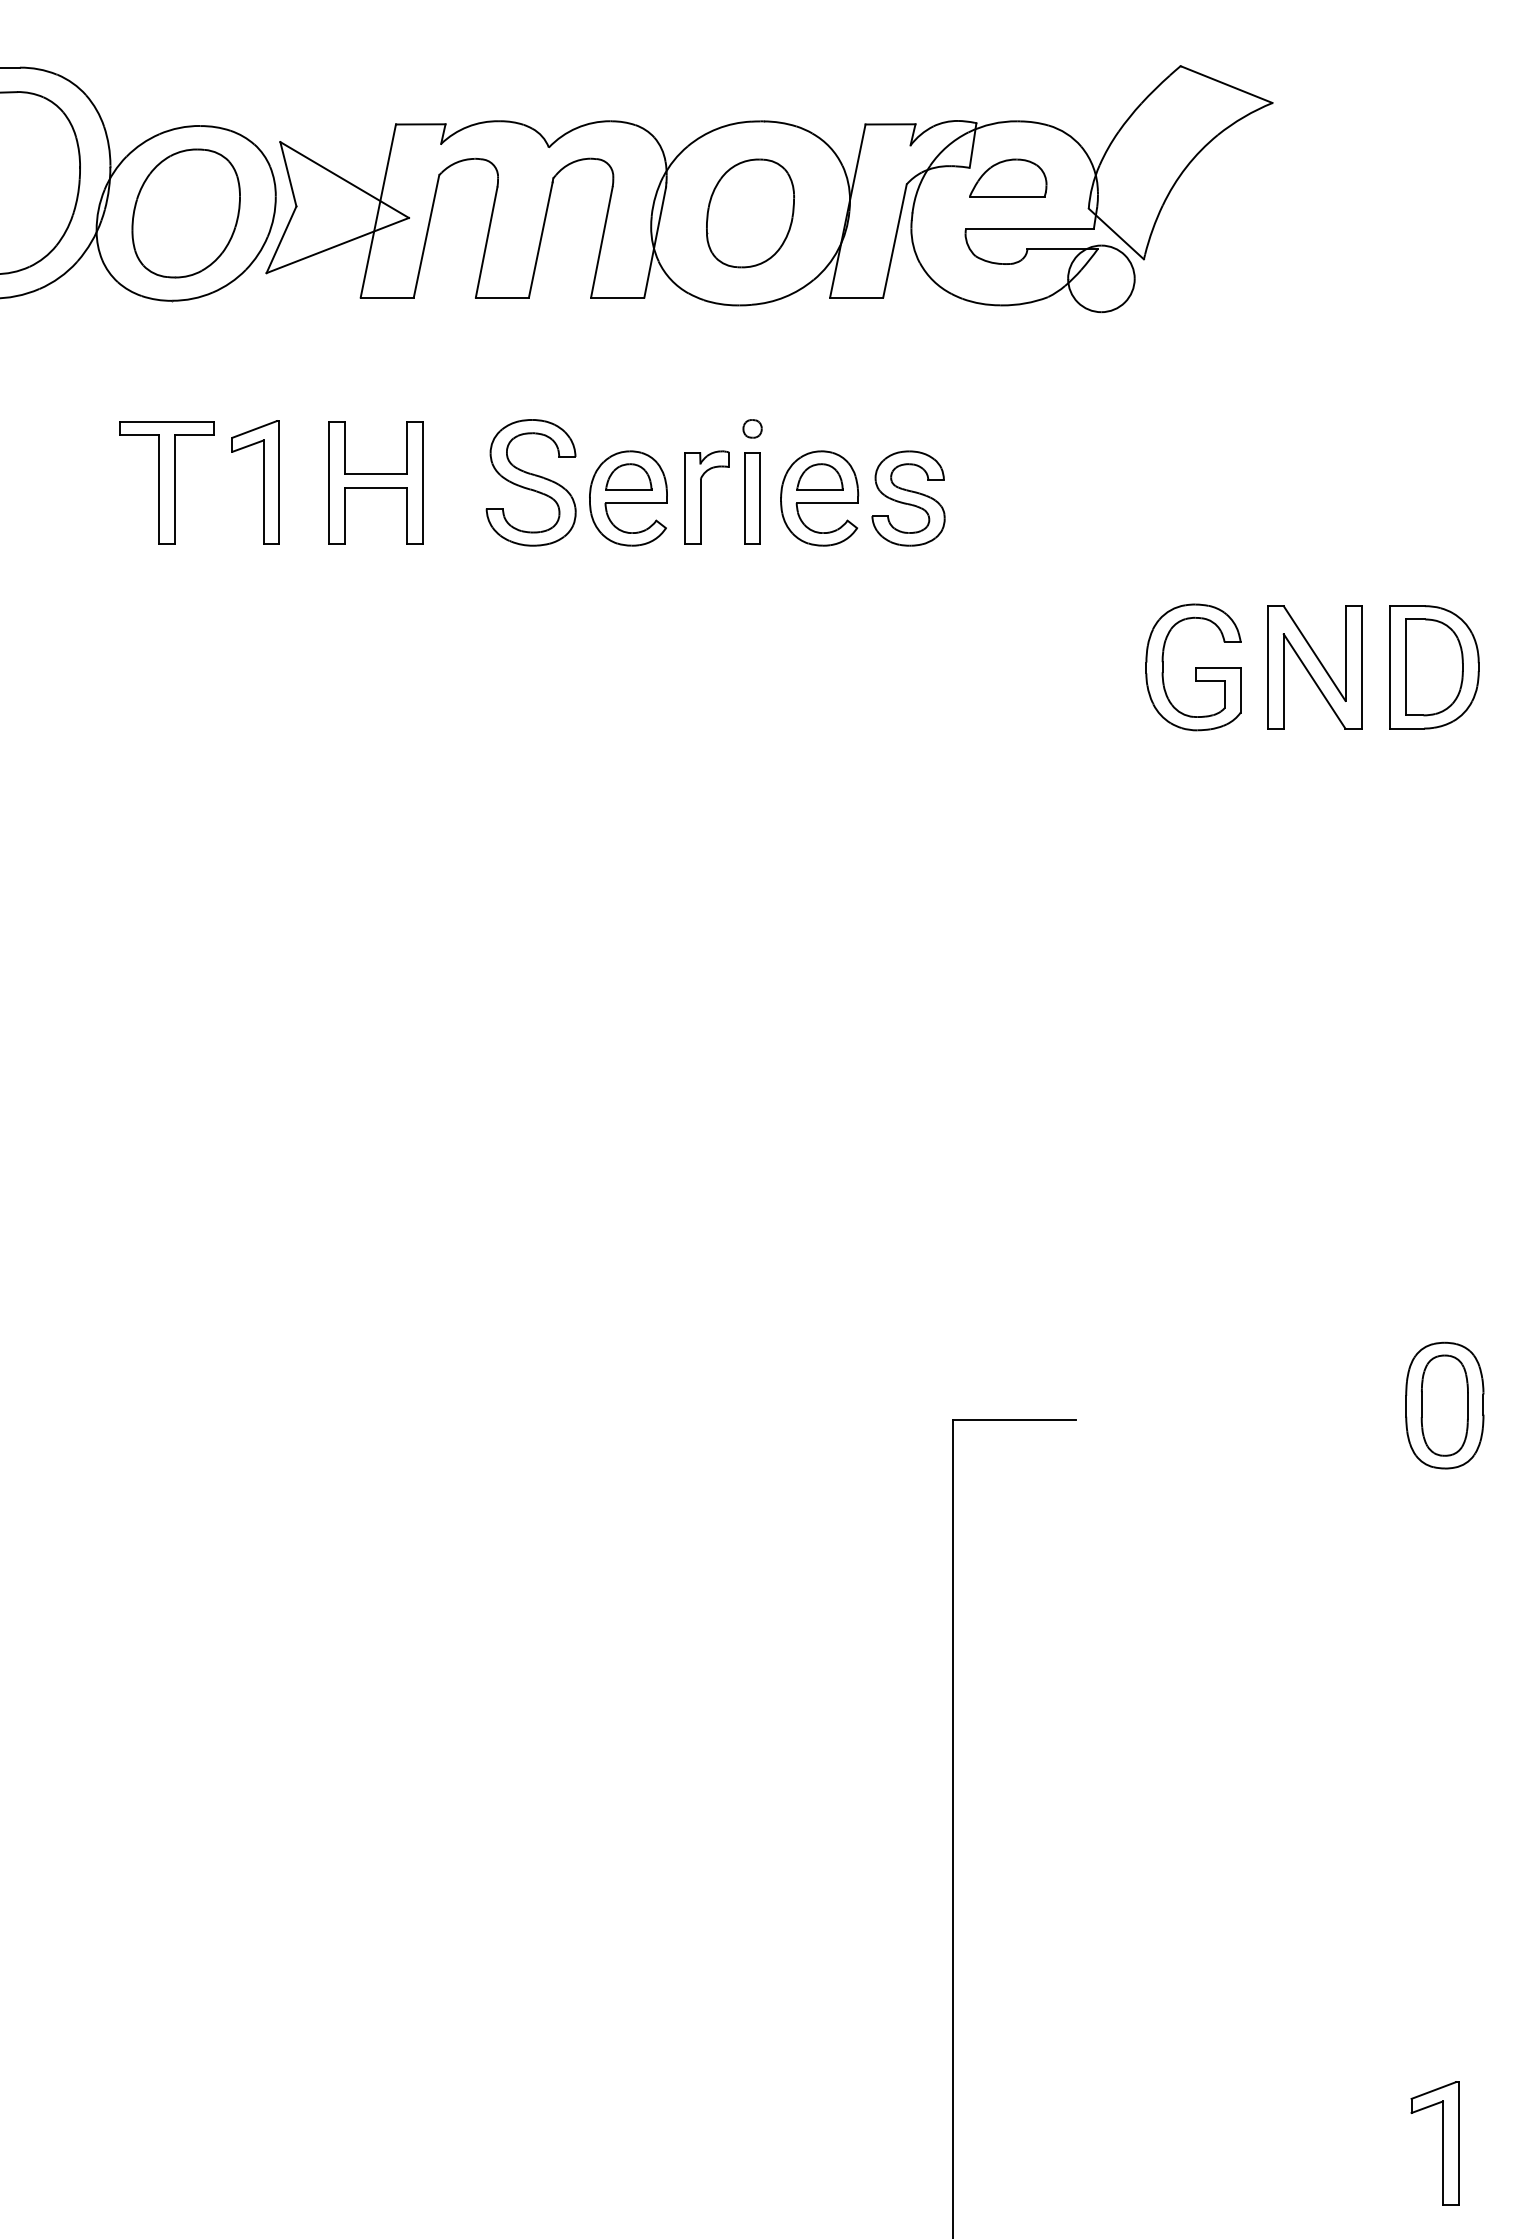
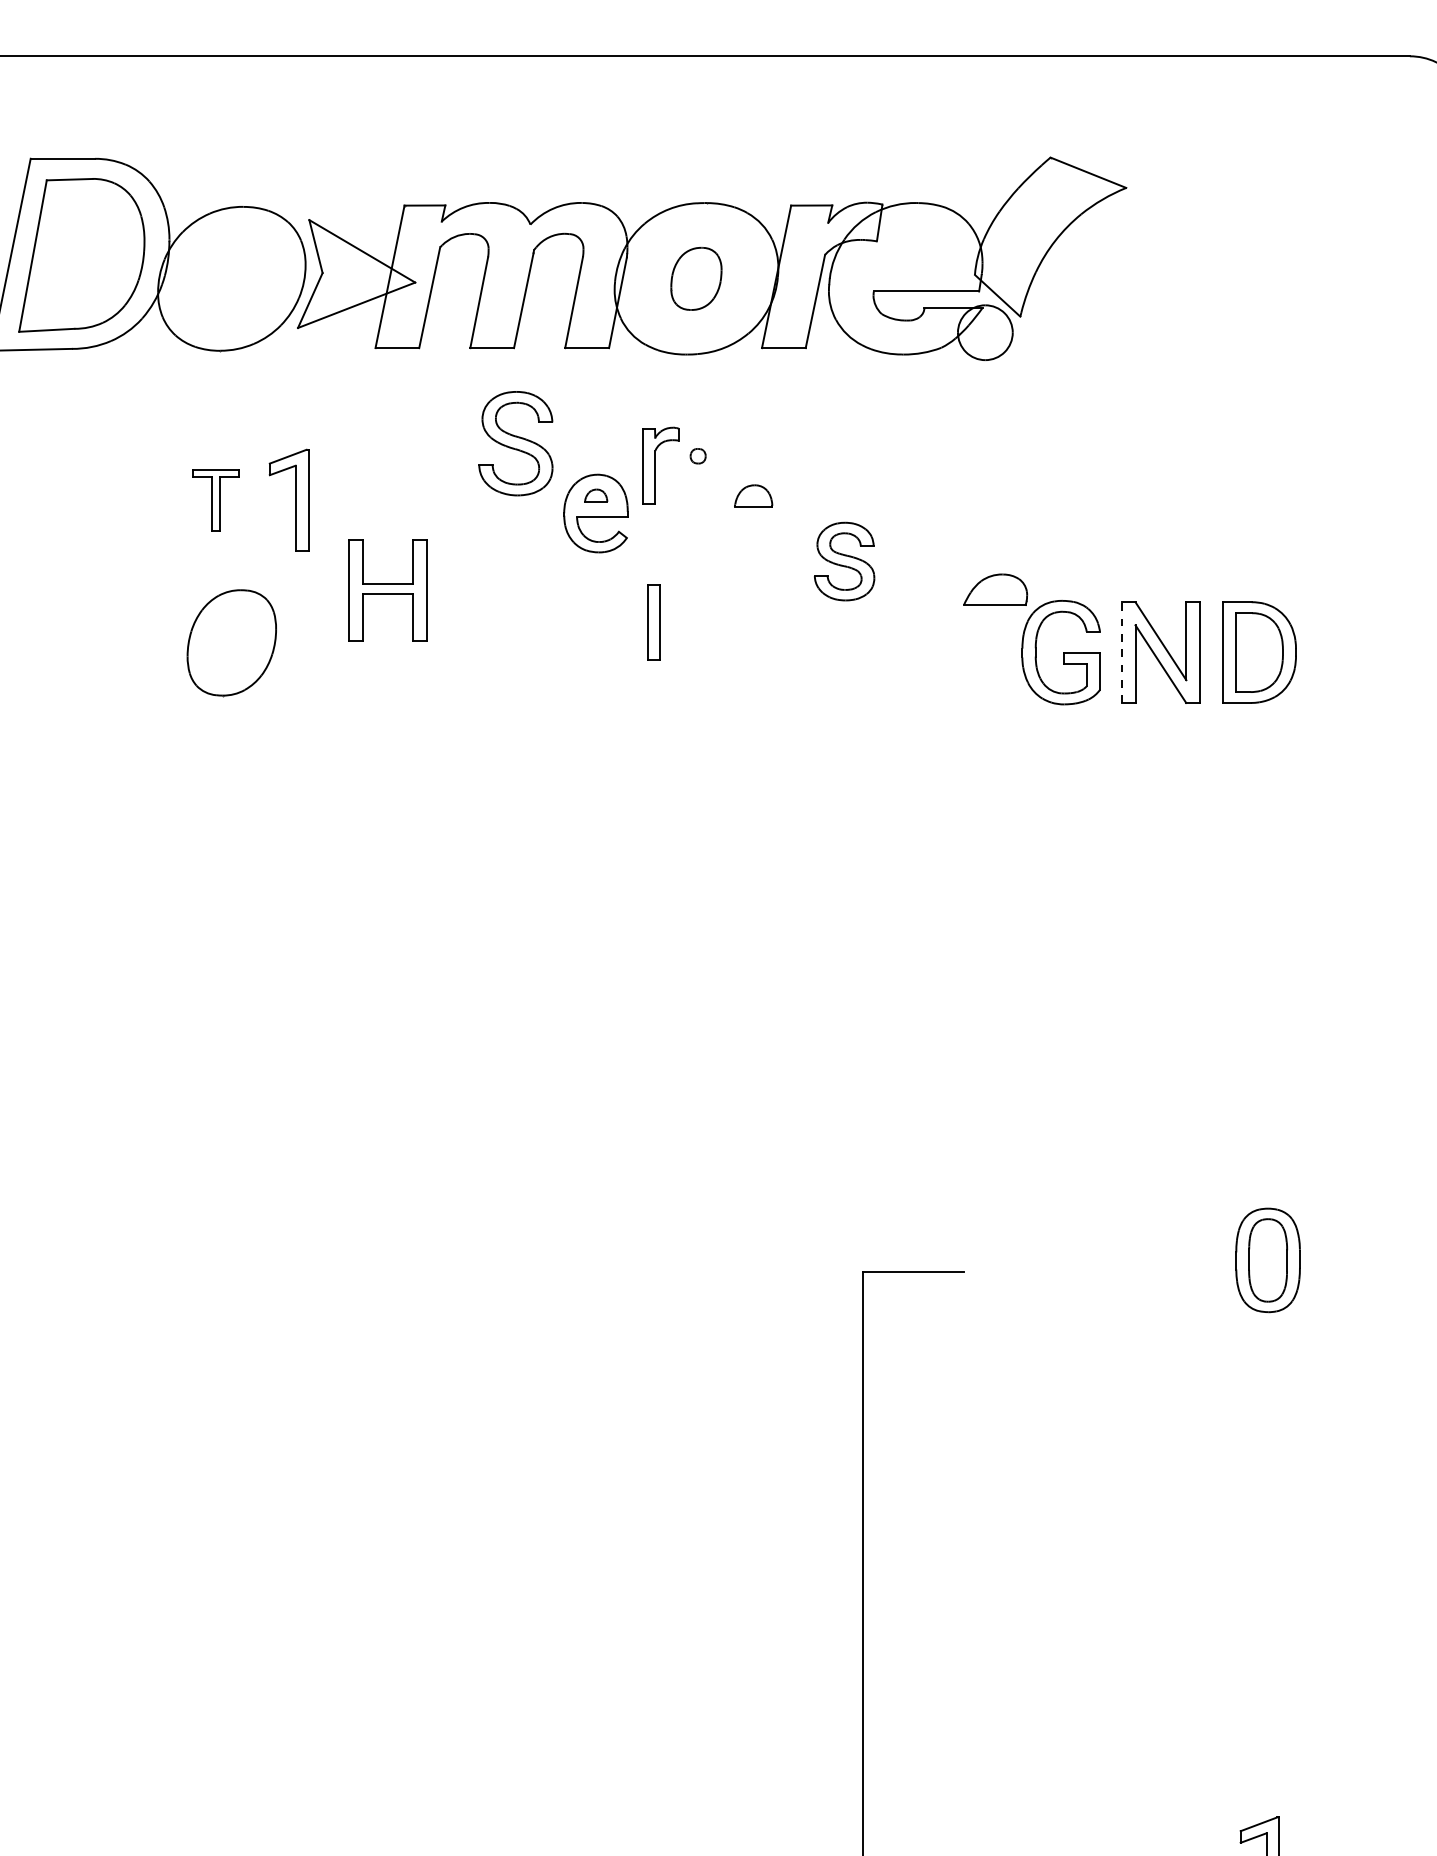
part: (1008, 177) -> (995, 589), moved
part: (750, 213) -> (696, 278), size x0.7
part: (185, 214) -> (231, 643), moved
part: (627, 476) -> (595, 495), size x0.6
part: (166, 482) -> (215, 500), size x0.6
part: (375, 482) -> (387, 590), moved
part: (530, 482) -> (515, 443), moved
part: (706, 497) -> (660, 465), moved
part: (751, 498) -> (653, 622), moved
part: (818, 498) -> (752, 513), removed
part: (908, 498) -> (844, 561), moved
line: (1267, 667) -> (1122, 652), solid -> dashed

